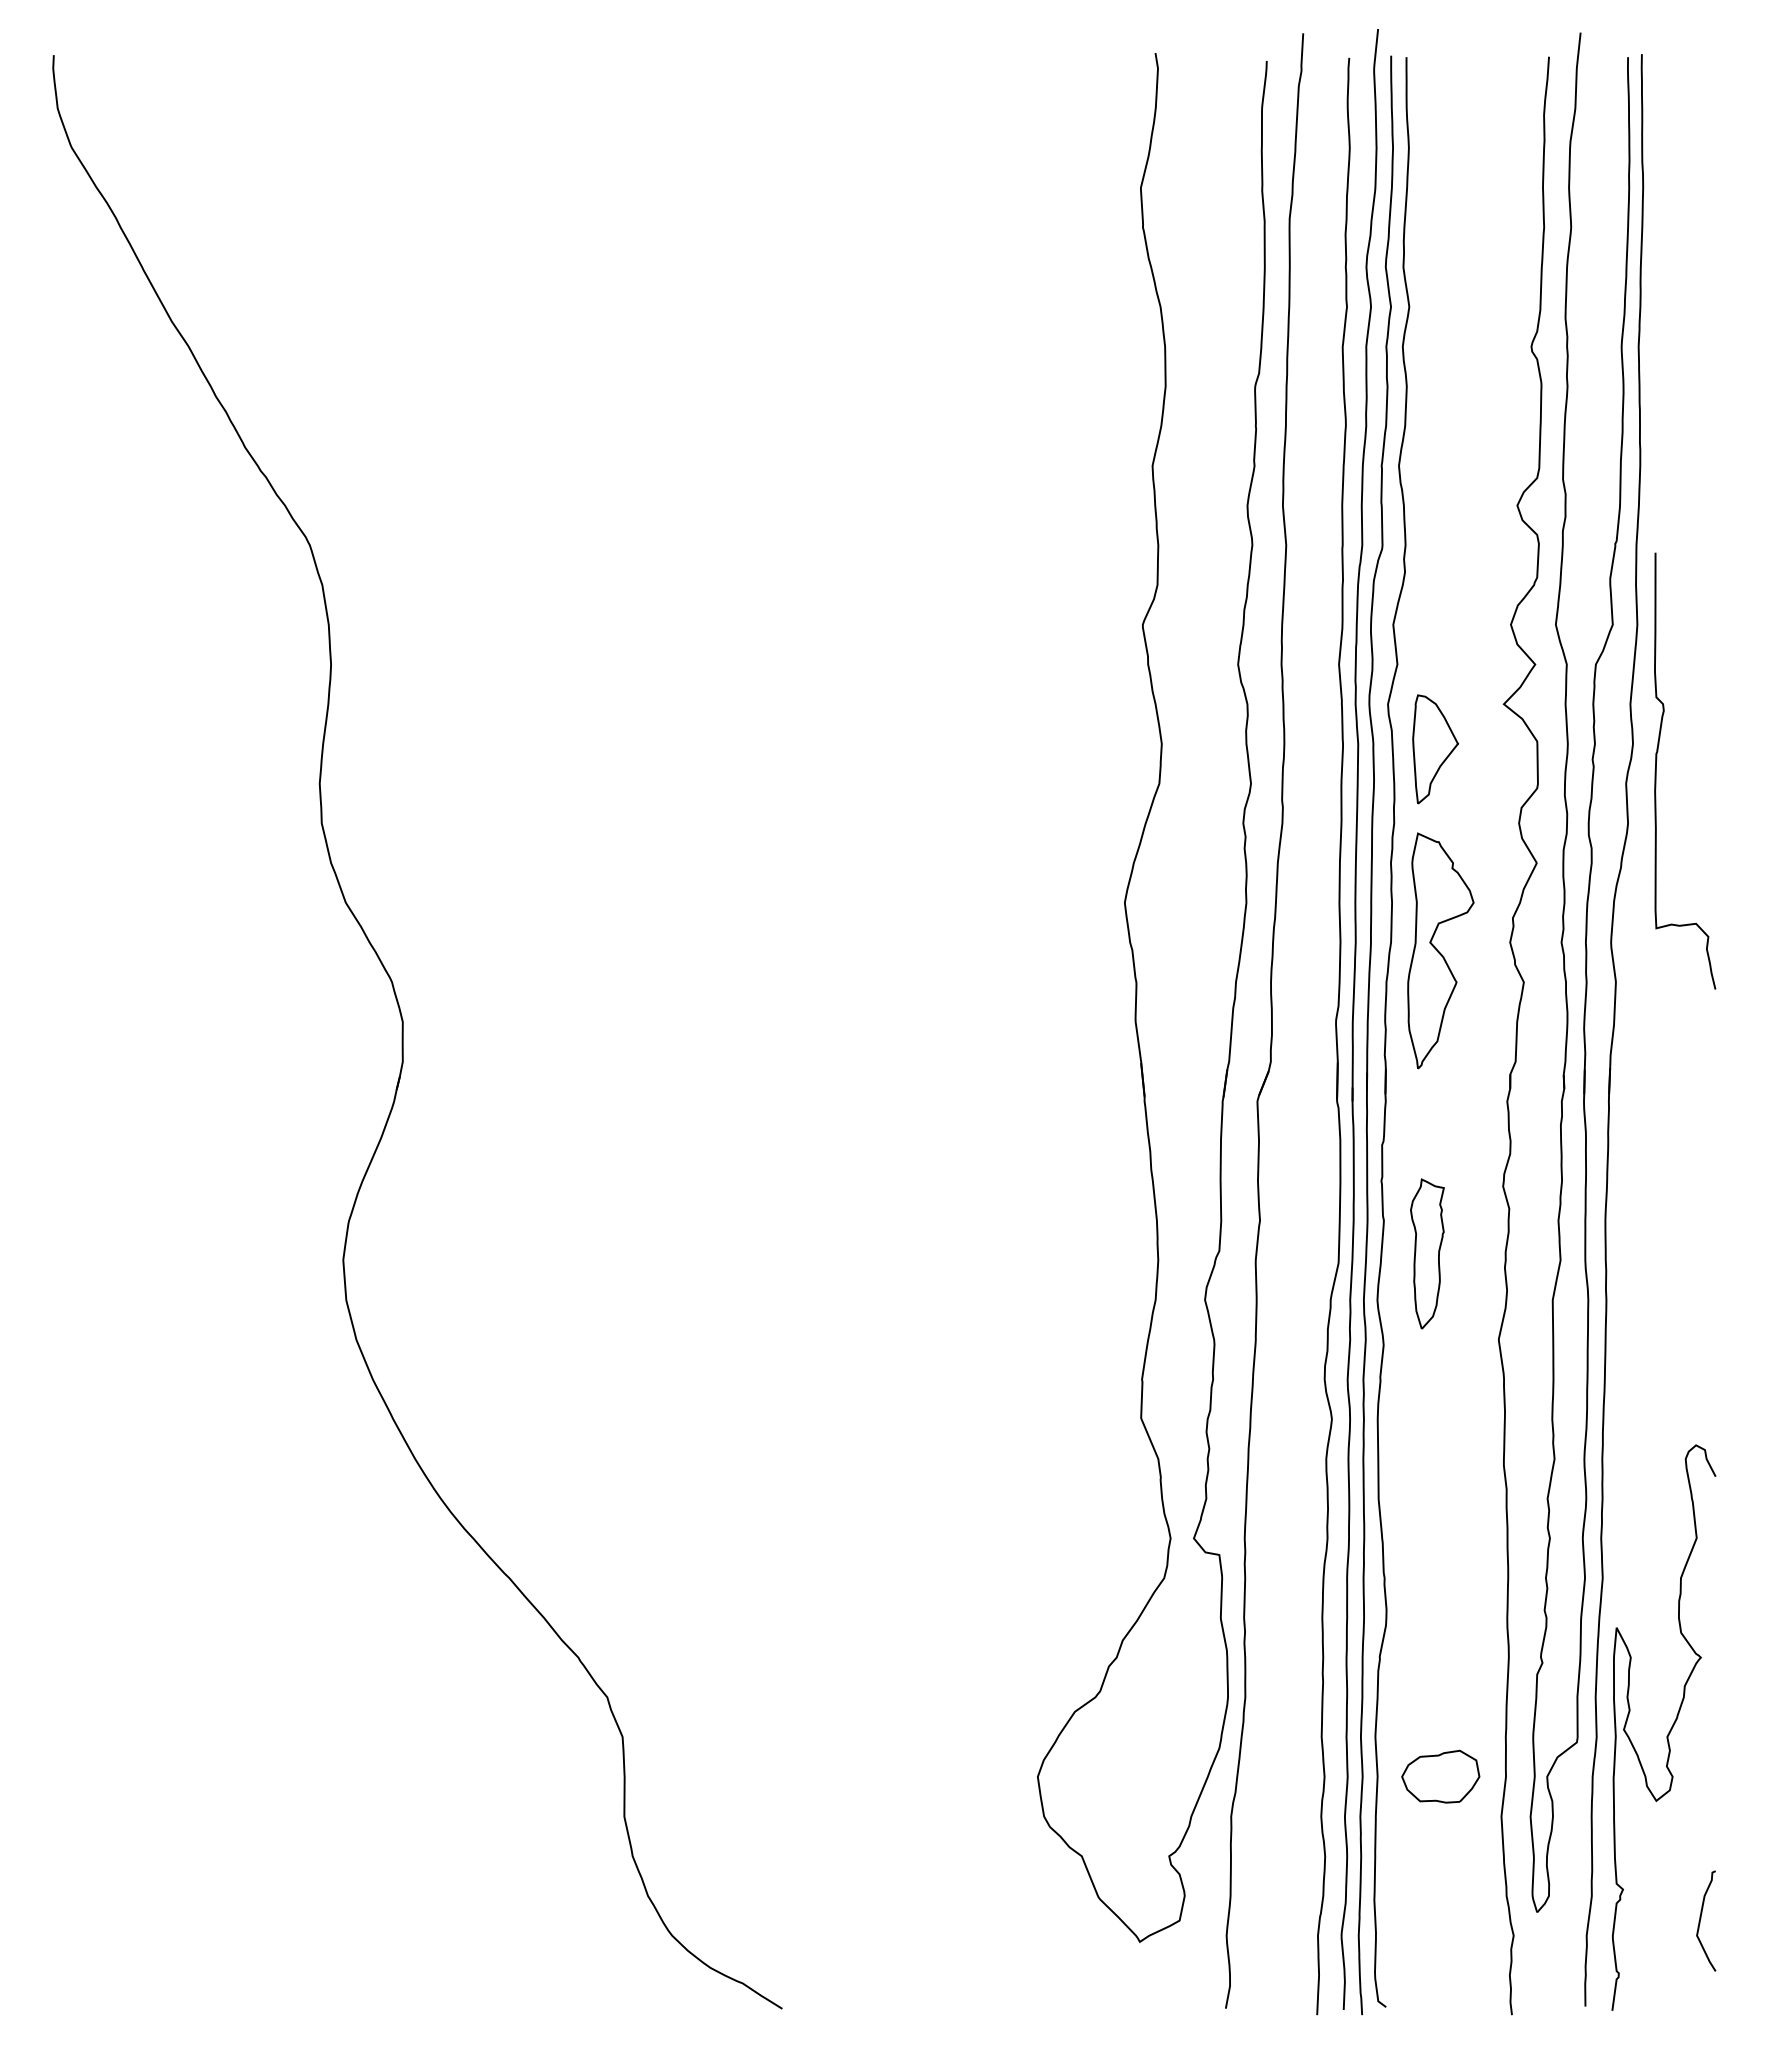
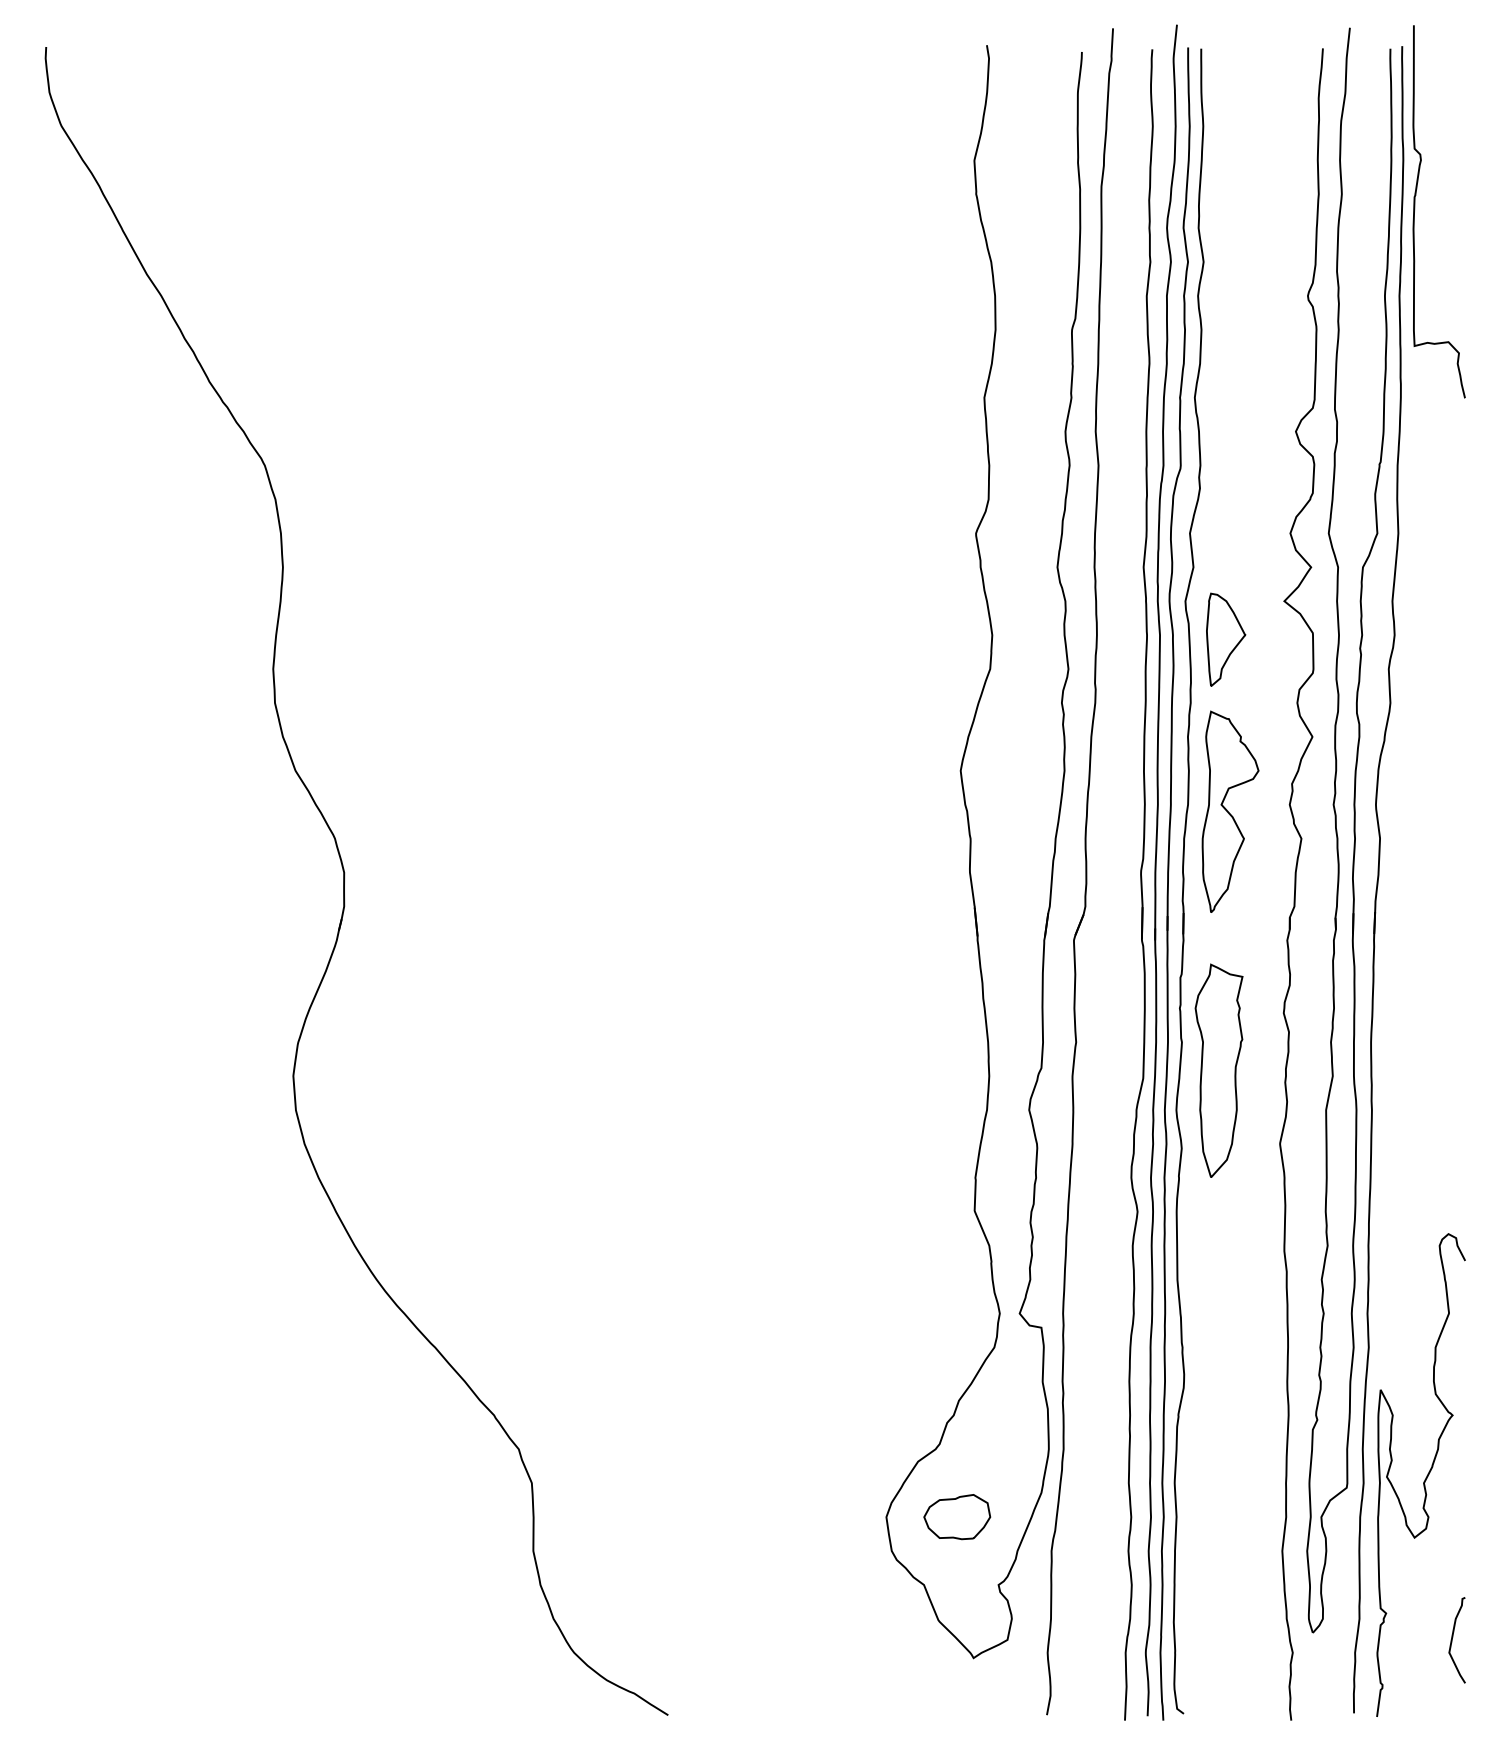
curve: (1656, 770) -> (1414, 211), moved
part: (1427, 1253) -> (1219, 1070), size x1.67
part: (1440, 1776) -> (957, 1516), moved

